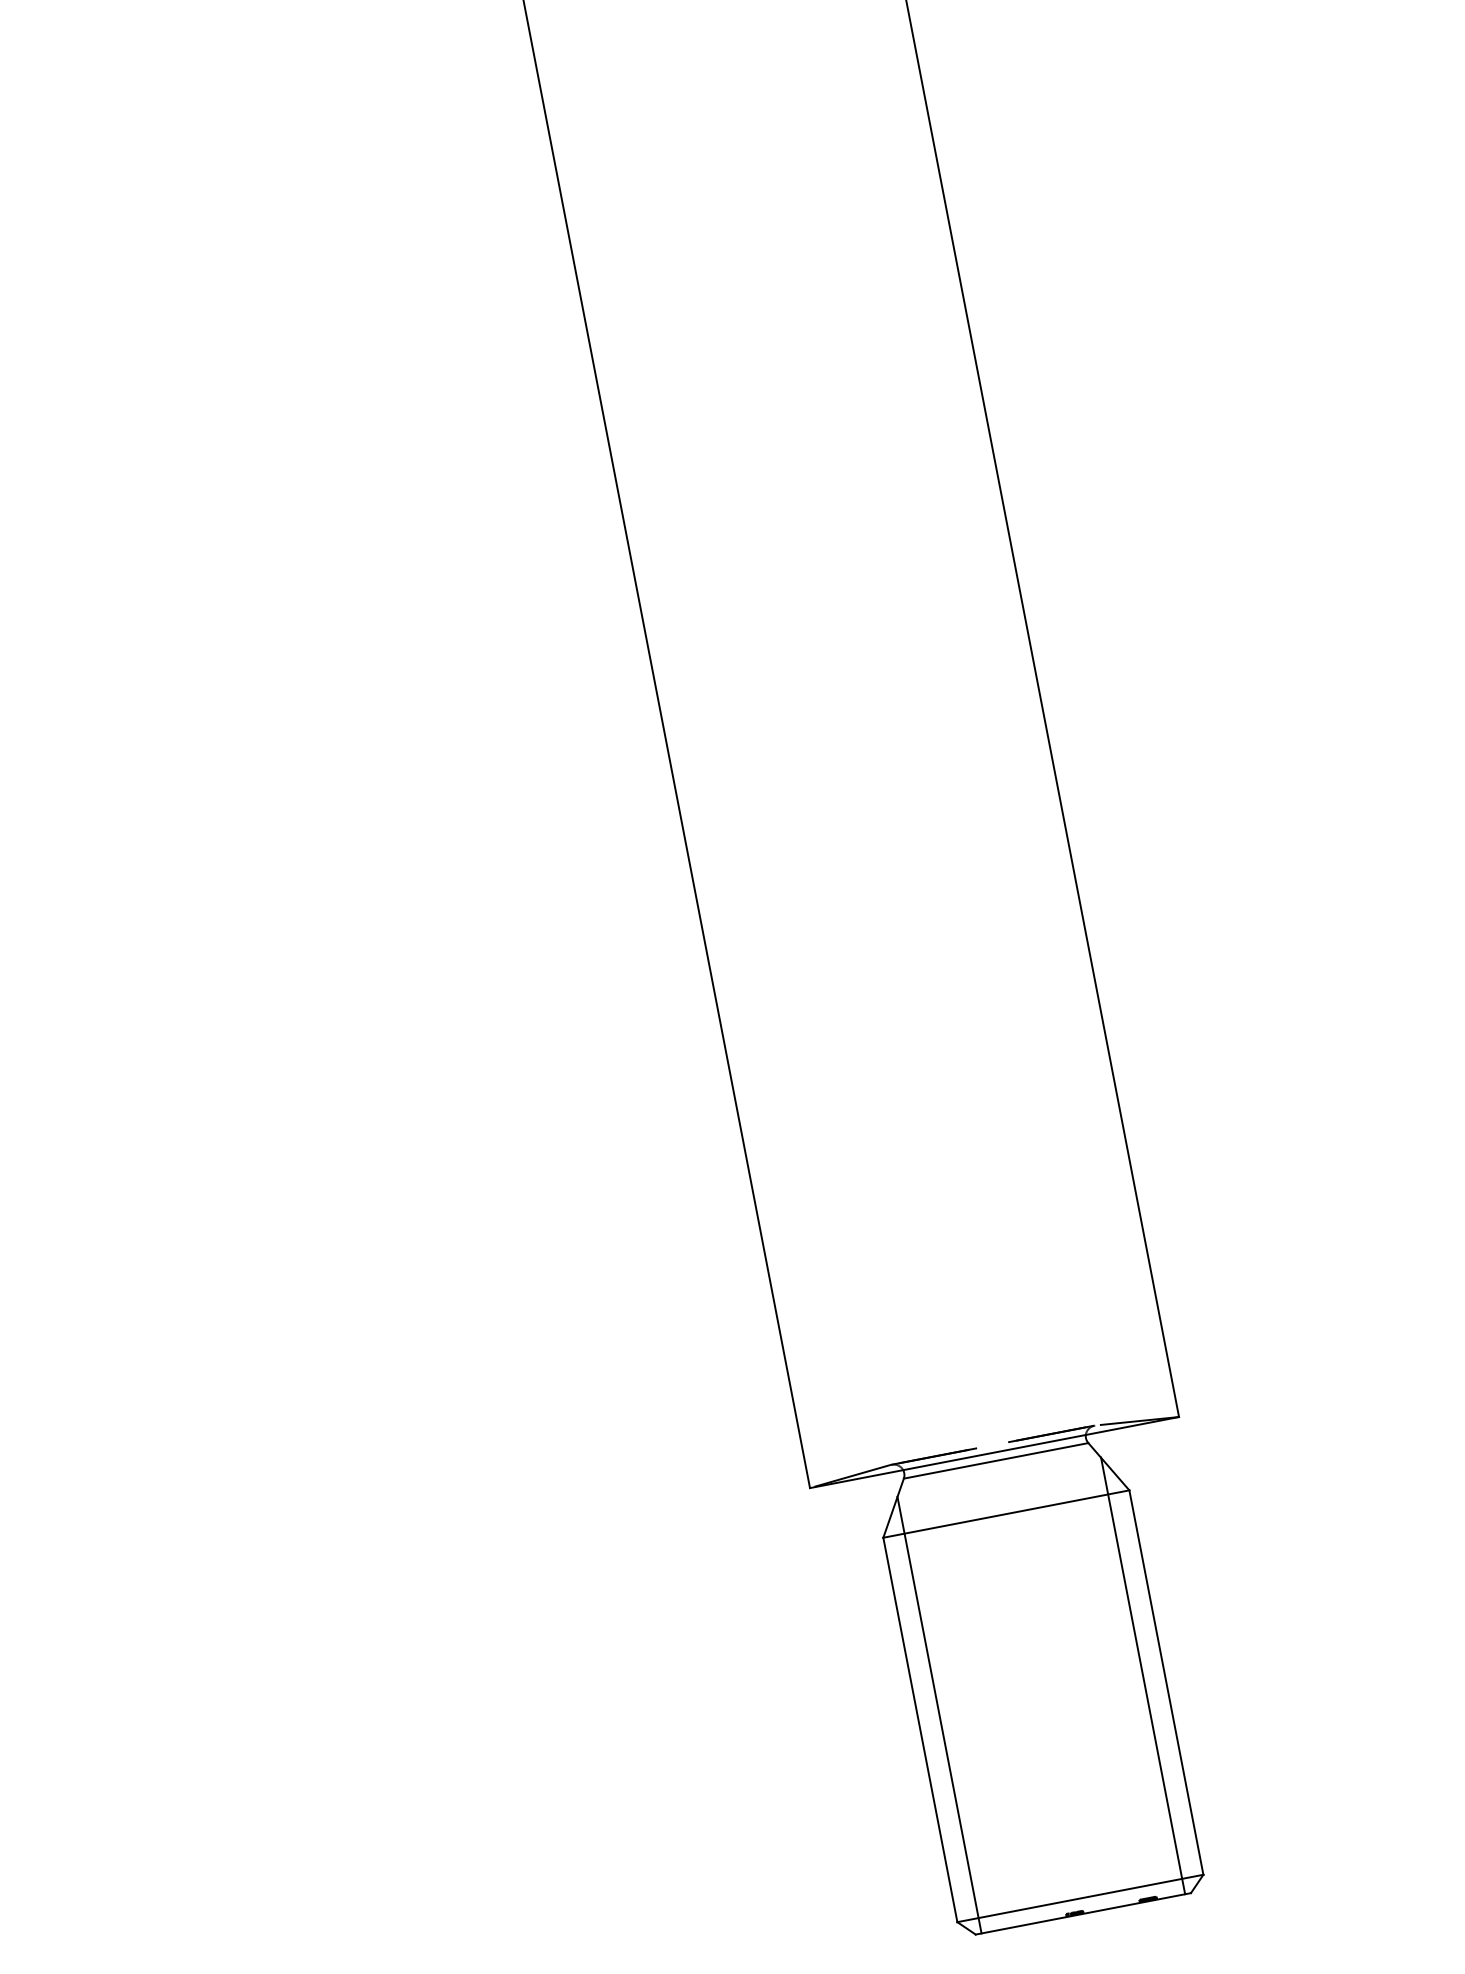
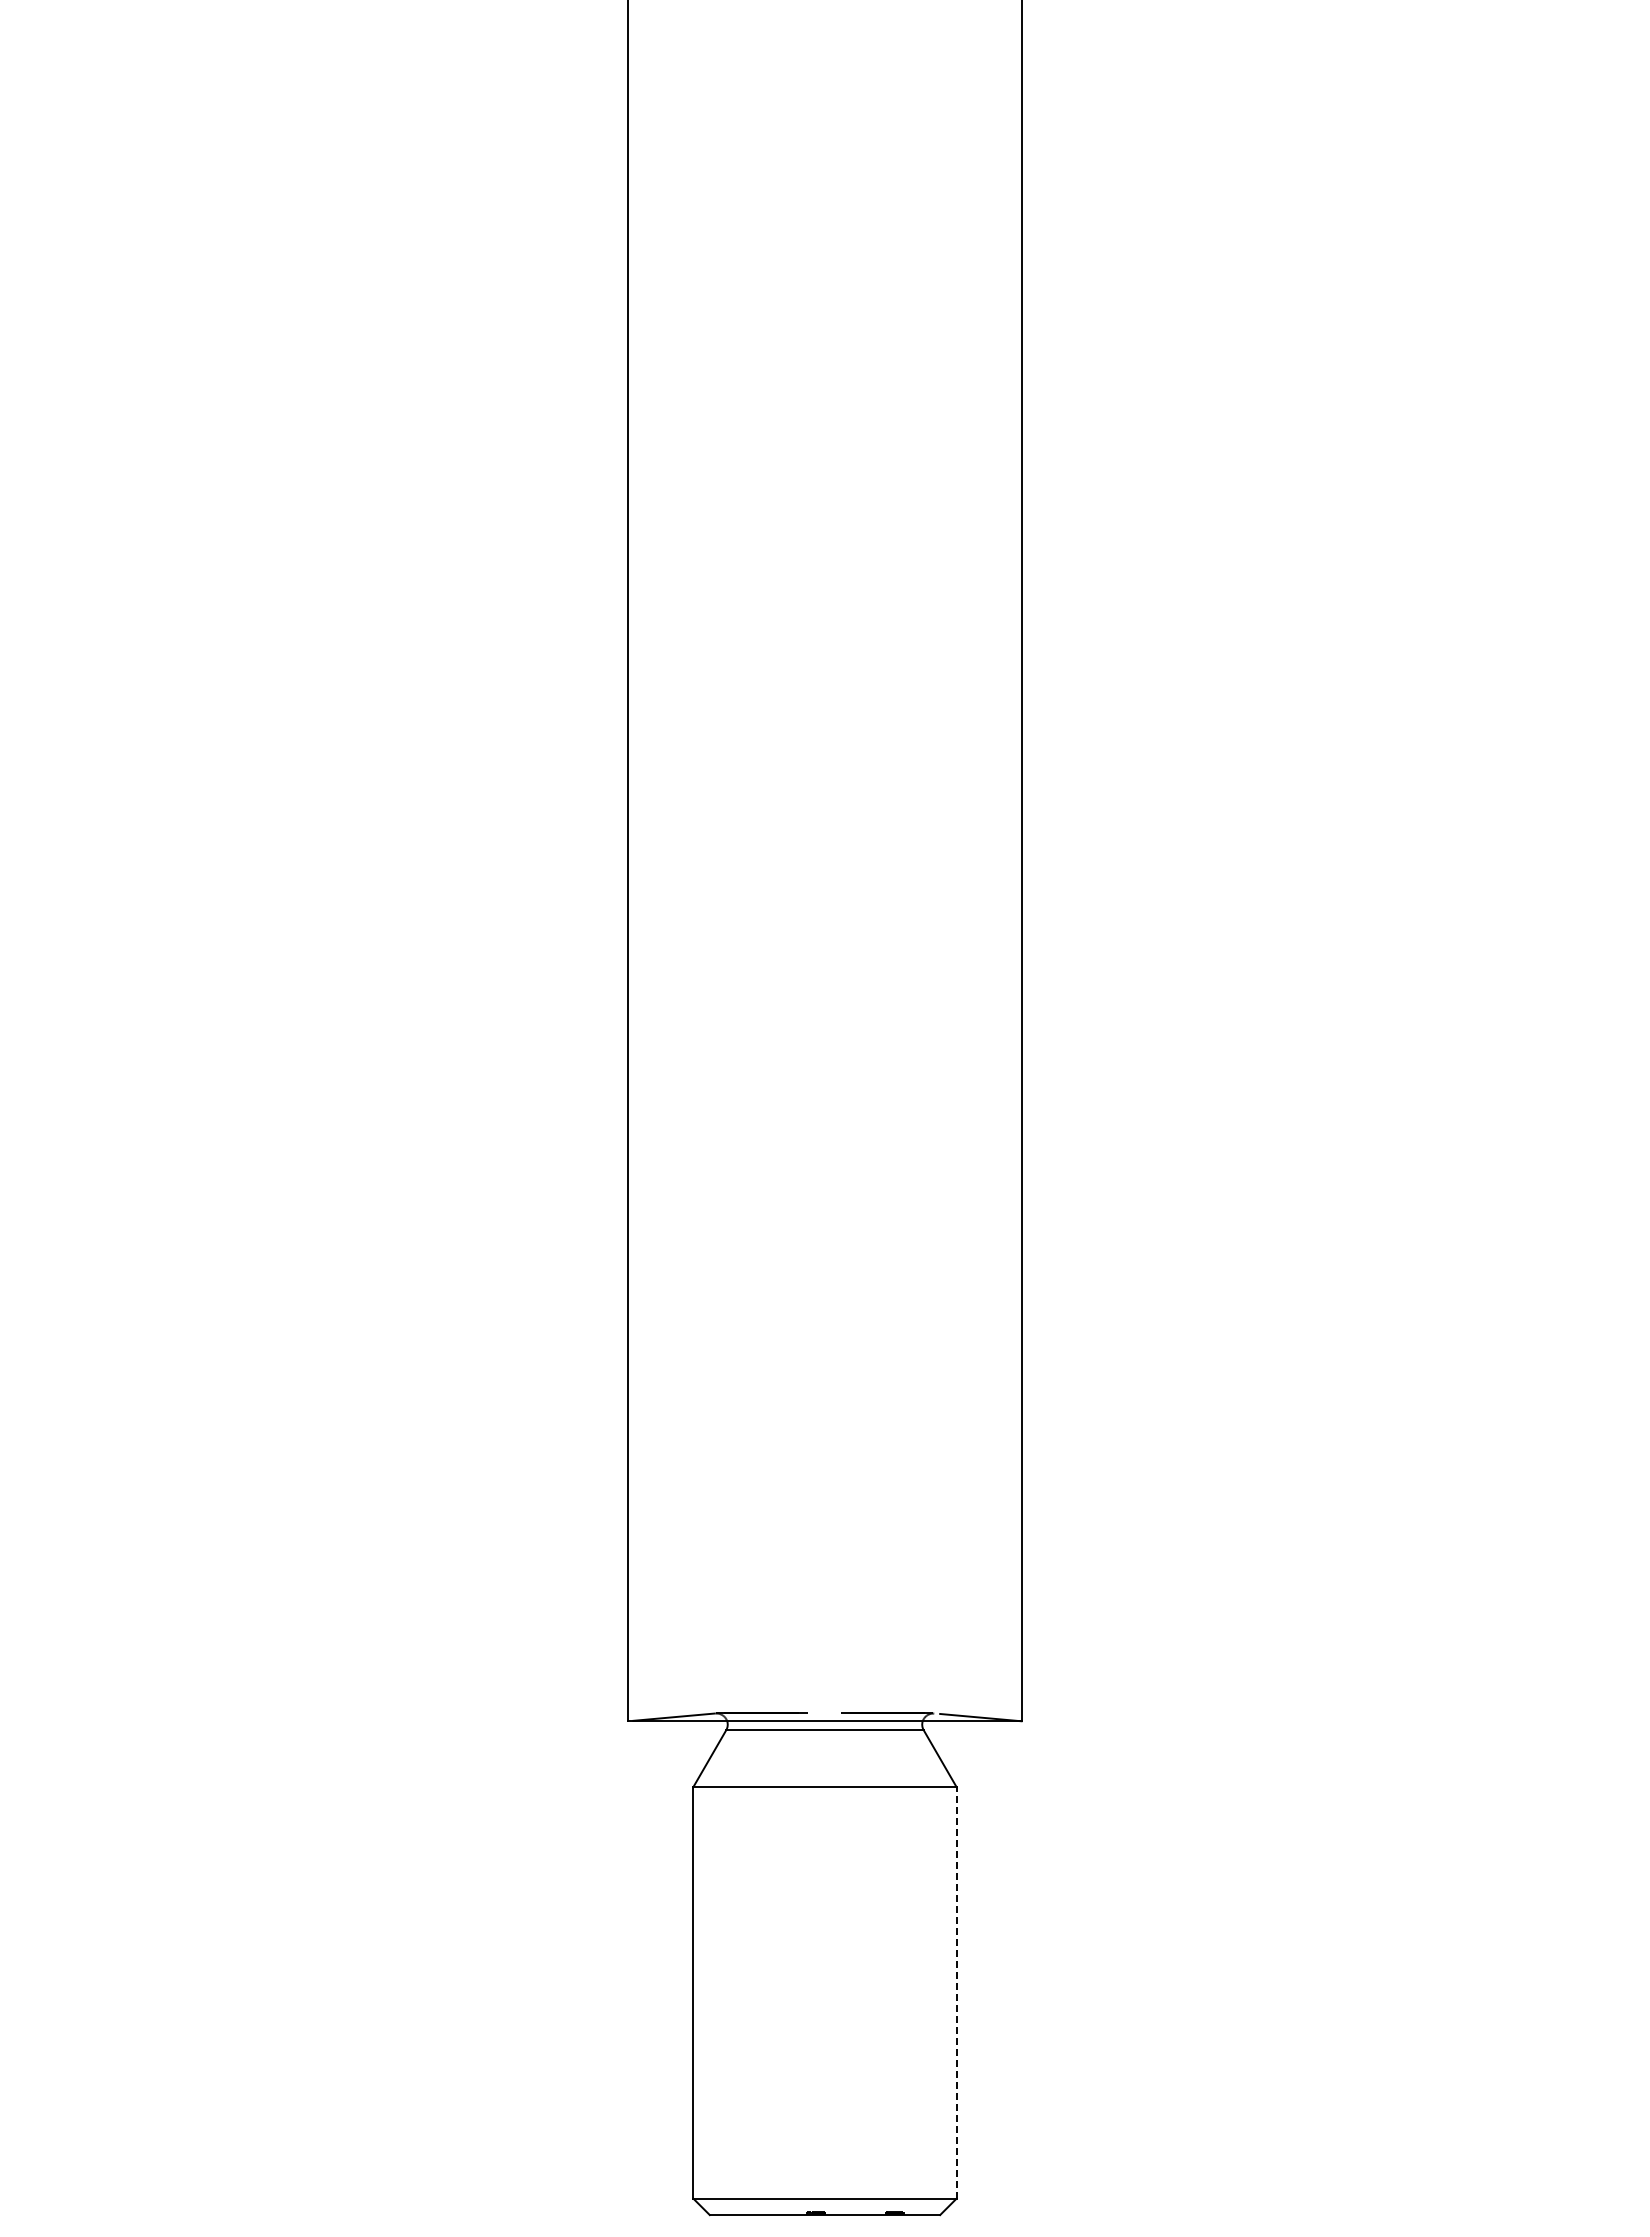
line: (1142, 1676) -> (933, 1981), removed
line: (1166, 1682) -> (956, 1992), solid -> dashed
line: (939, 1715) -> (716, 1981), removed

